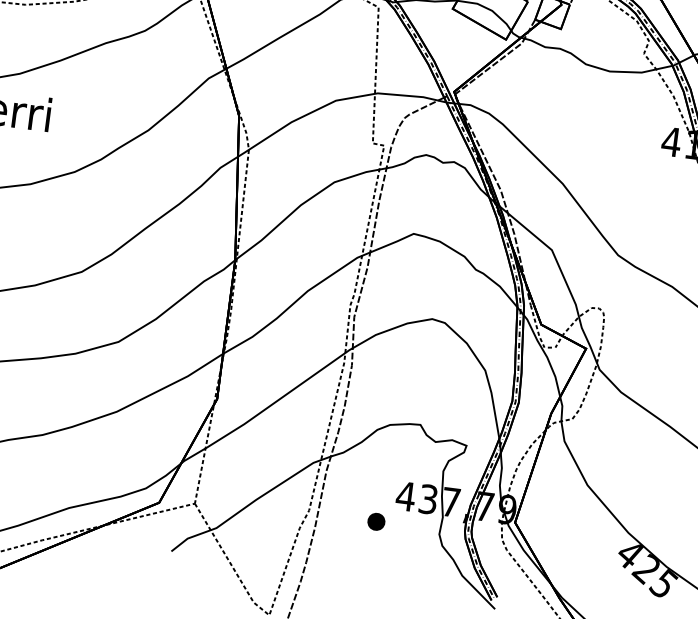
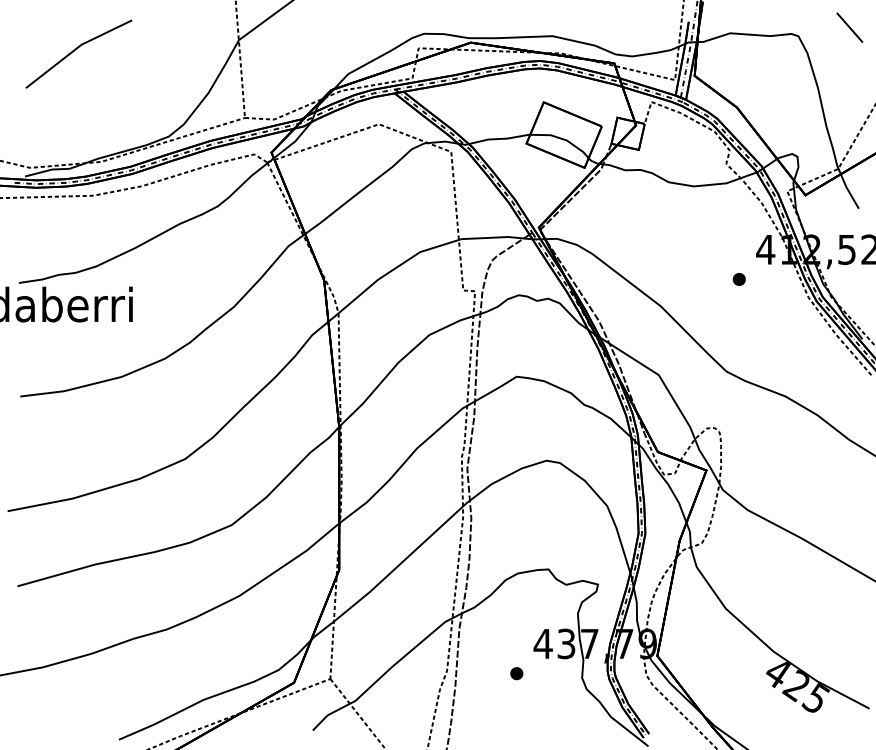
part: (641, 167) -> (738, 279), added
part: (376, 521) -> (516, 673), size x0.71

